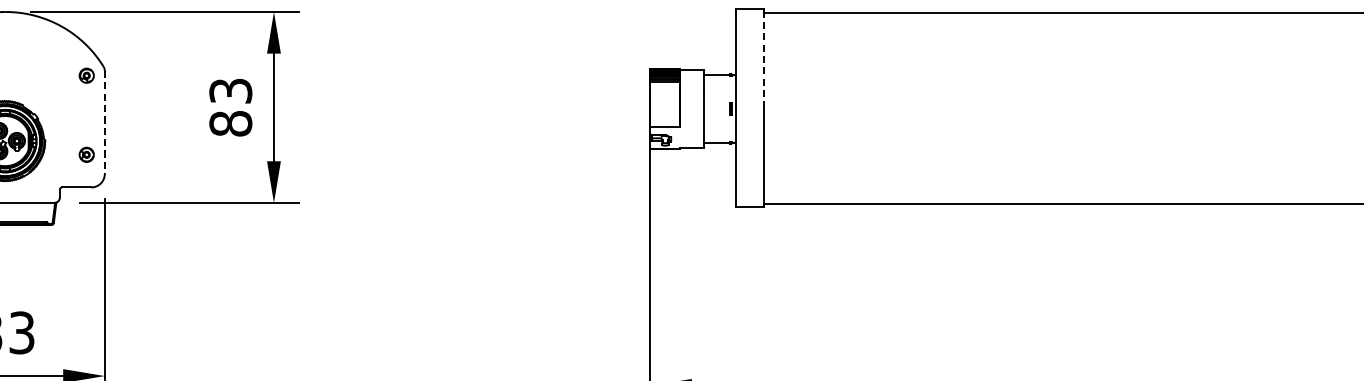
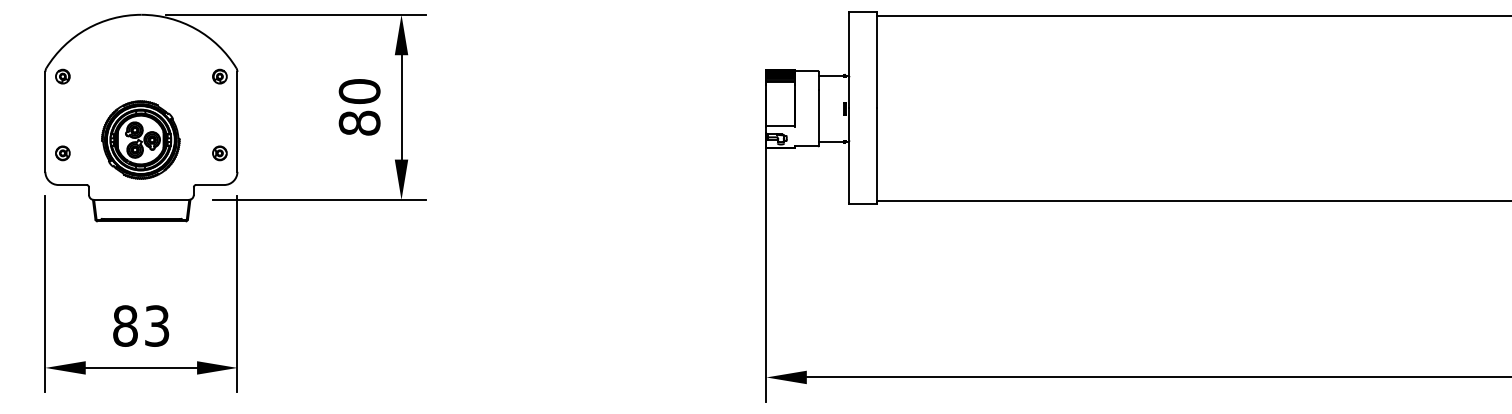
line: (764, 59) -> (877, 60), dashed -> solid
text: (230, 91) -> (359, 91), 83 -> 80
line: (104, 121) -> (237, 121), dashed -> solid

